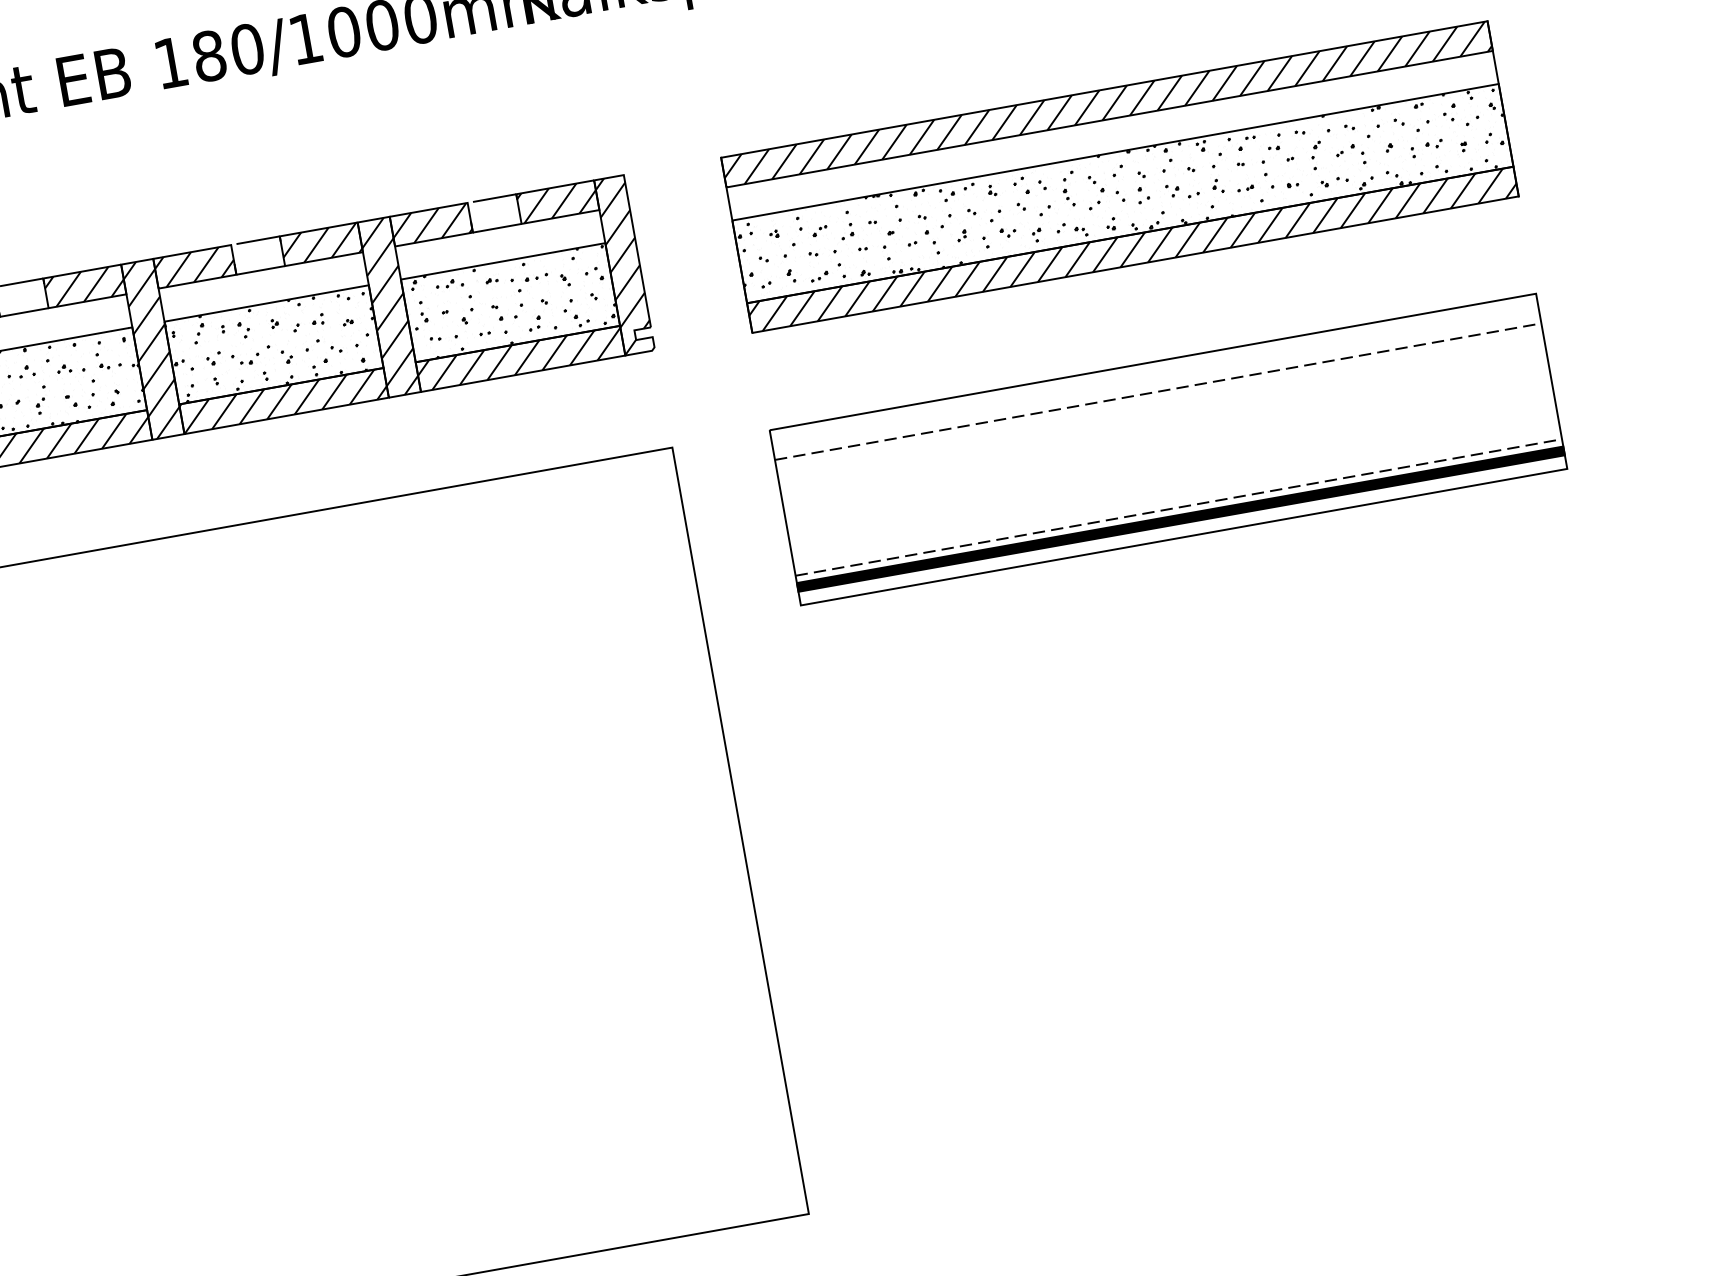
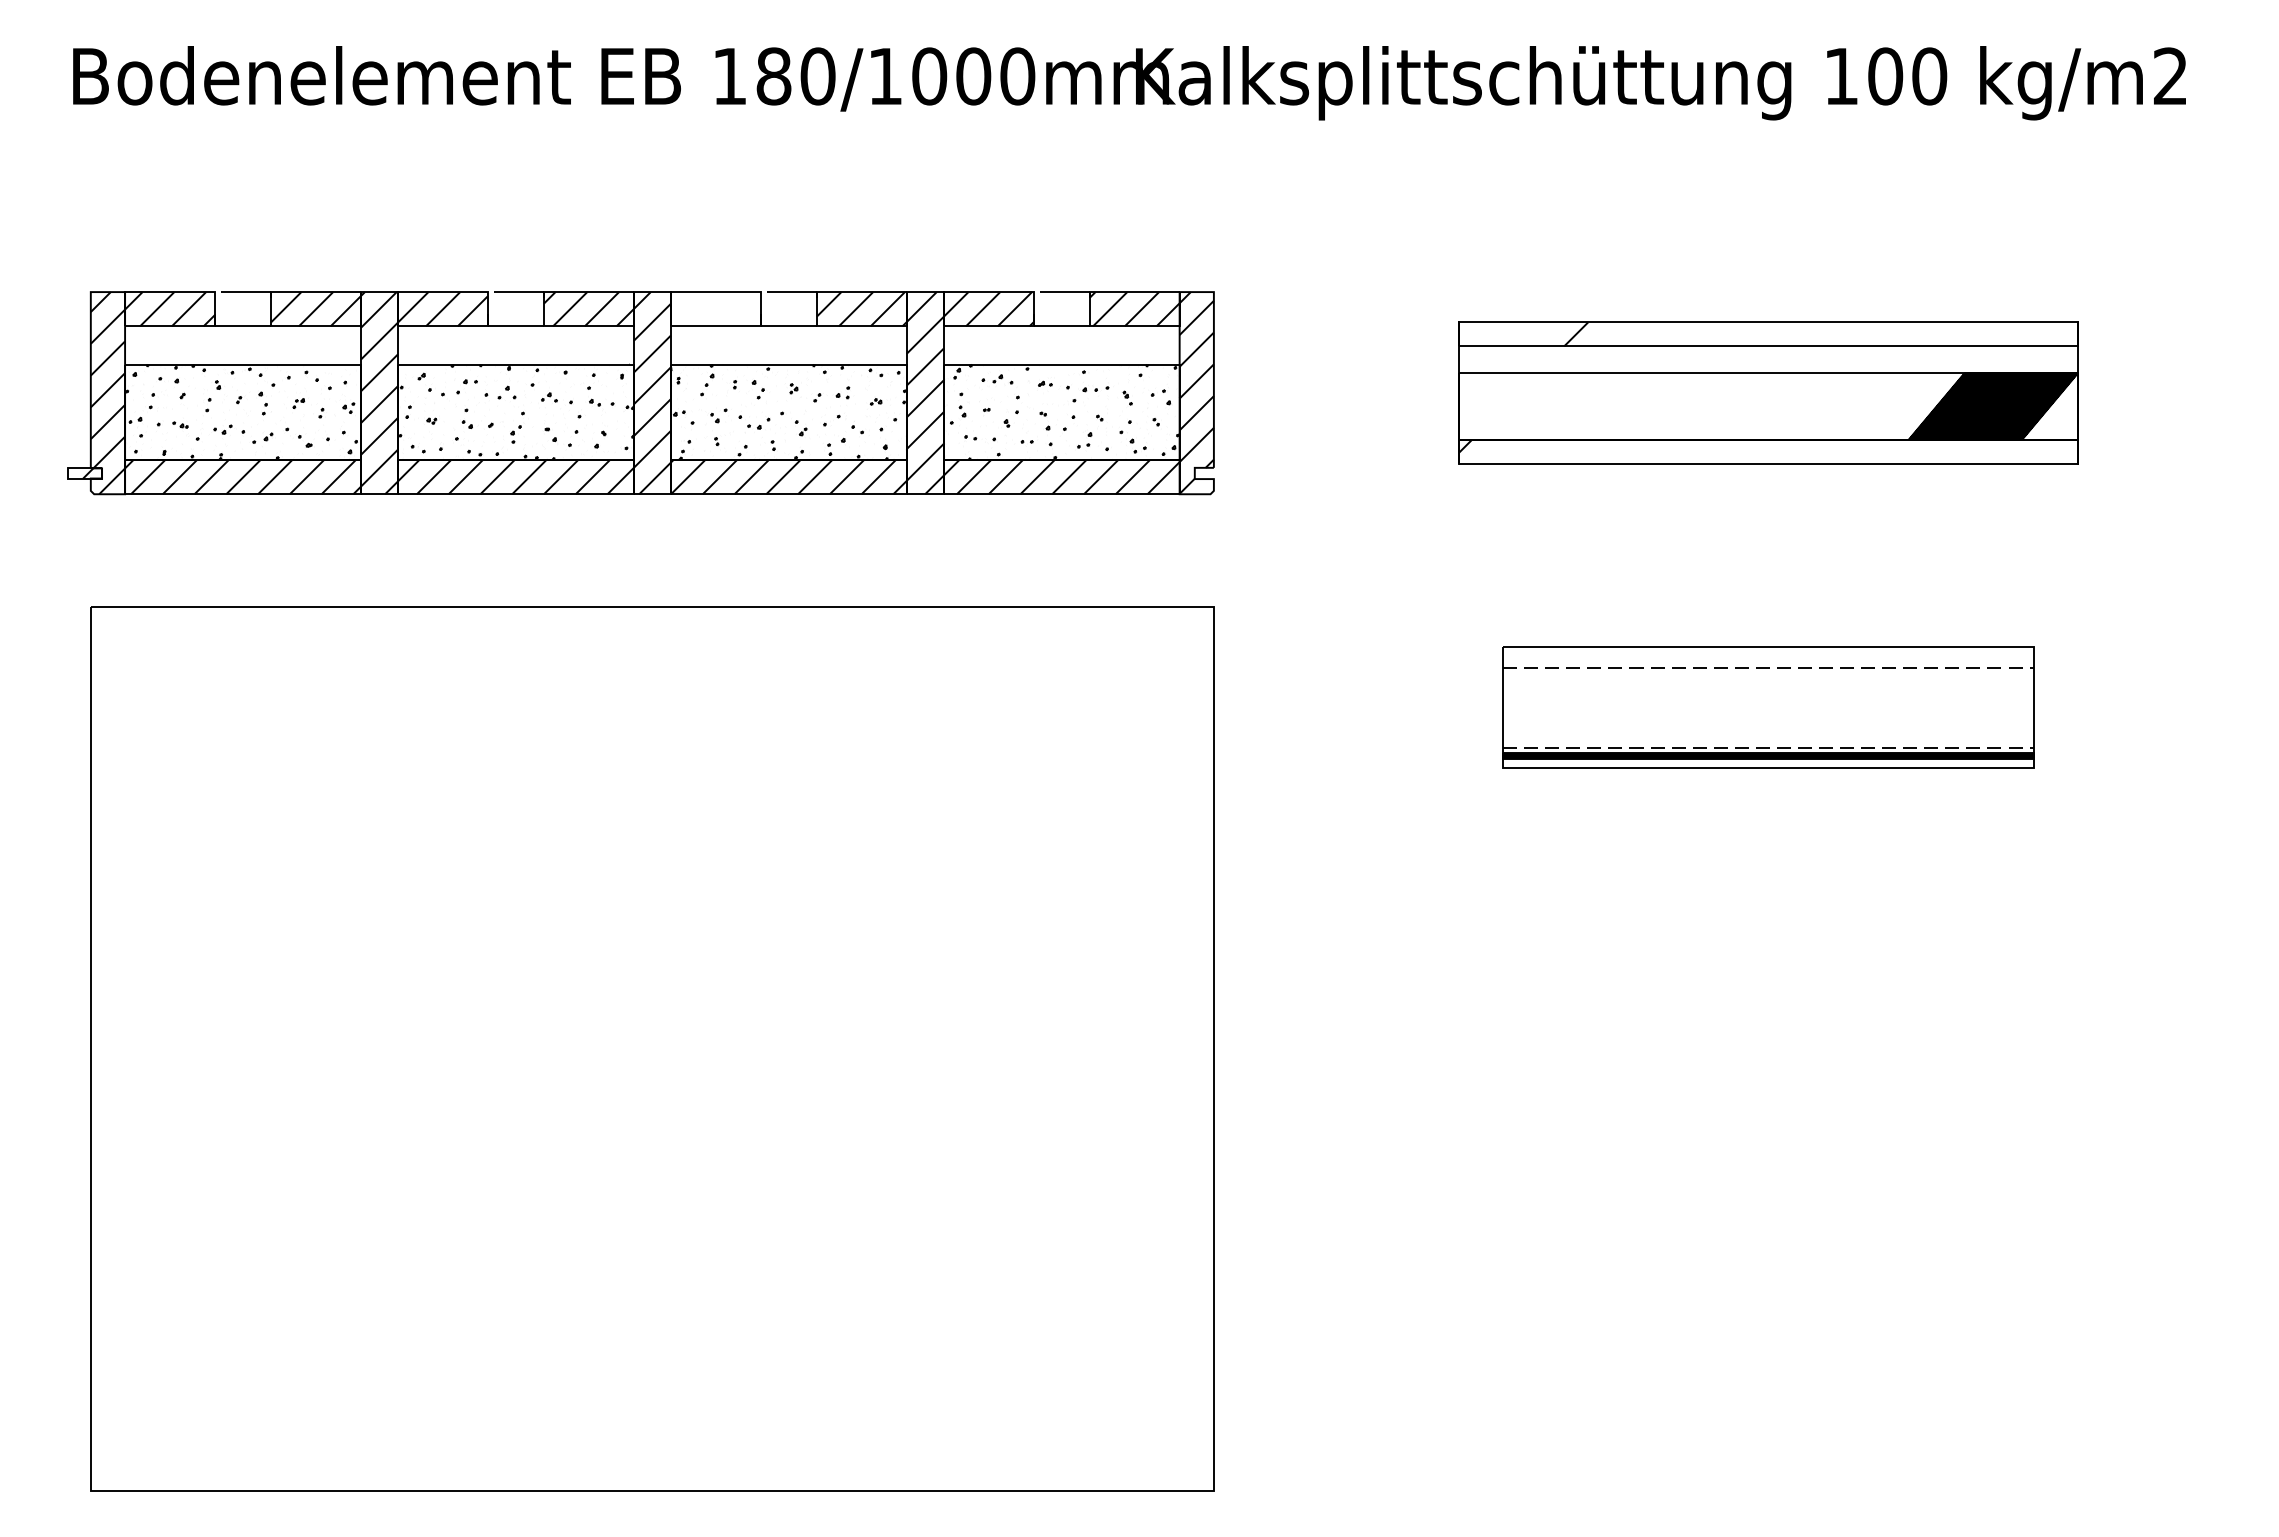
part: (1119, 176) -> (1768, 392), size x0.7
hatch: (194, 267) -> (715, 309), removed
part: (1168, 449) -> (1768, 707), size x0.6

